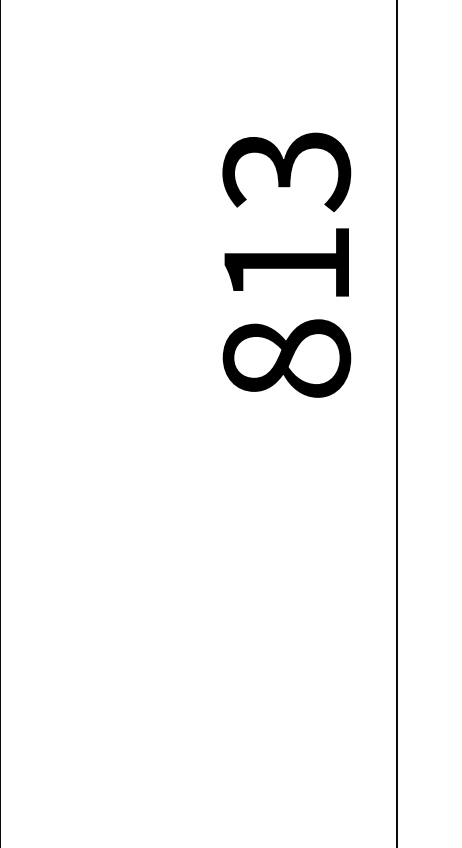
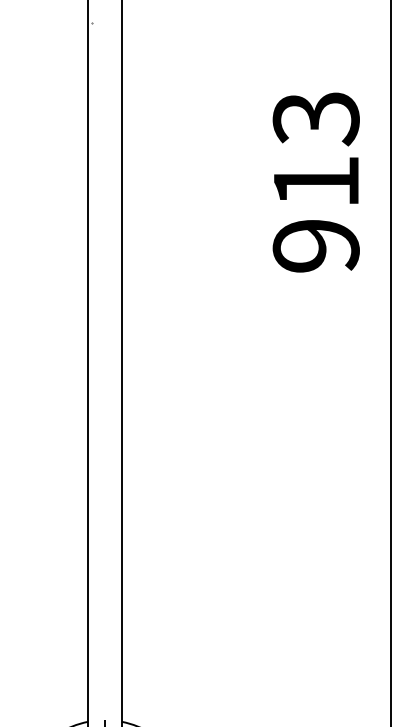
text: (285, 358) -> (315, 245), 813 -> 913

